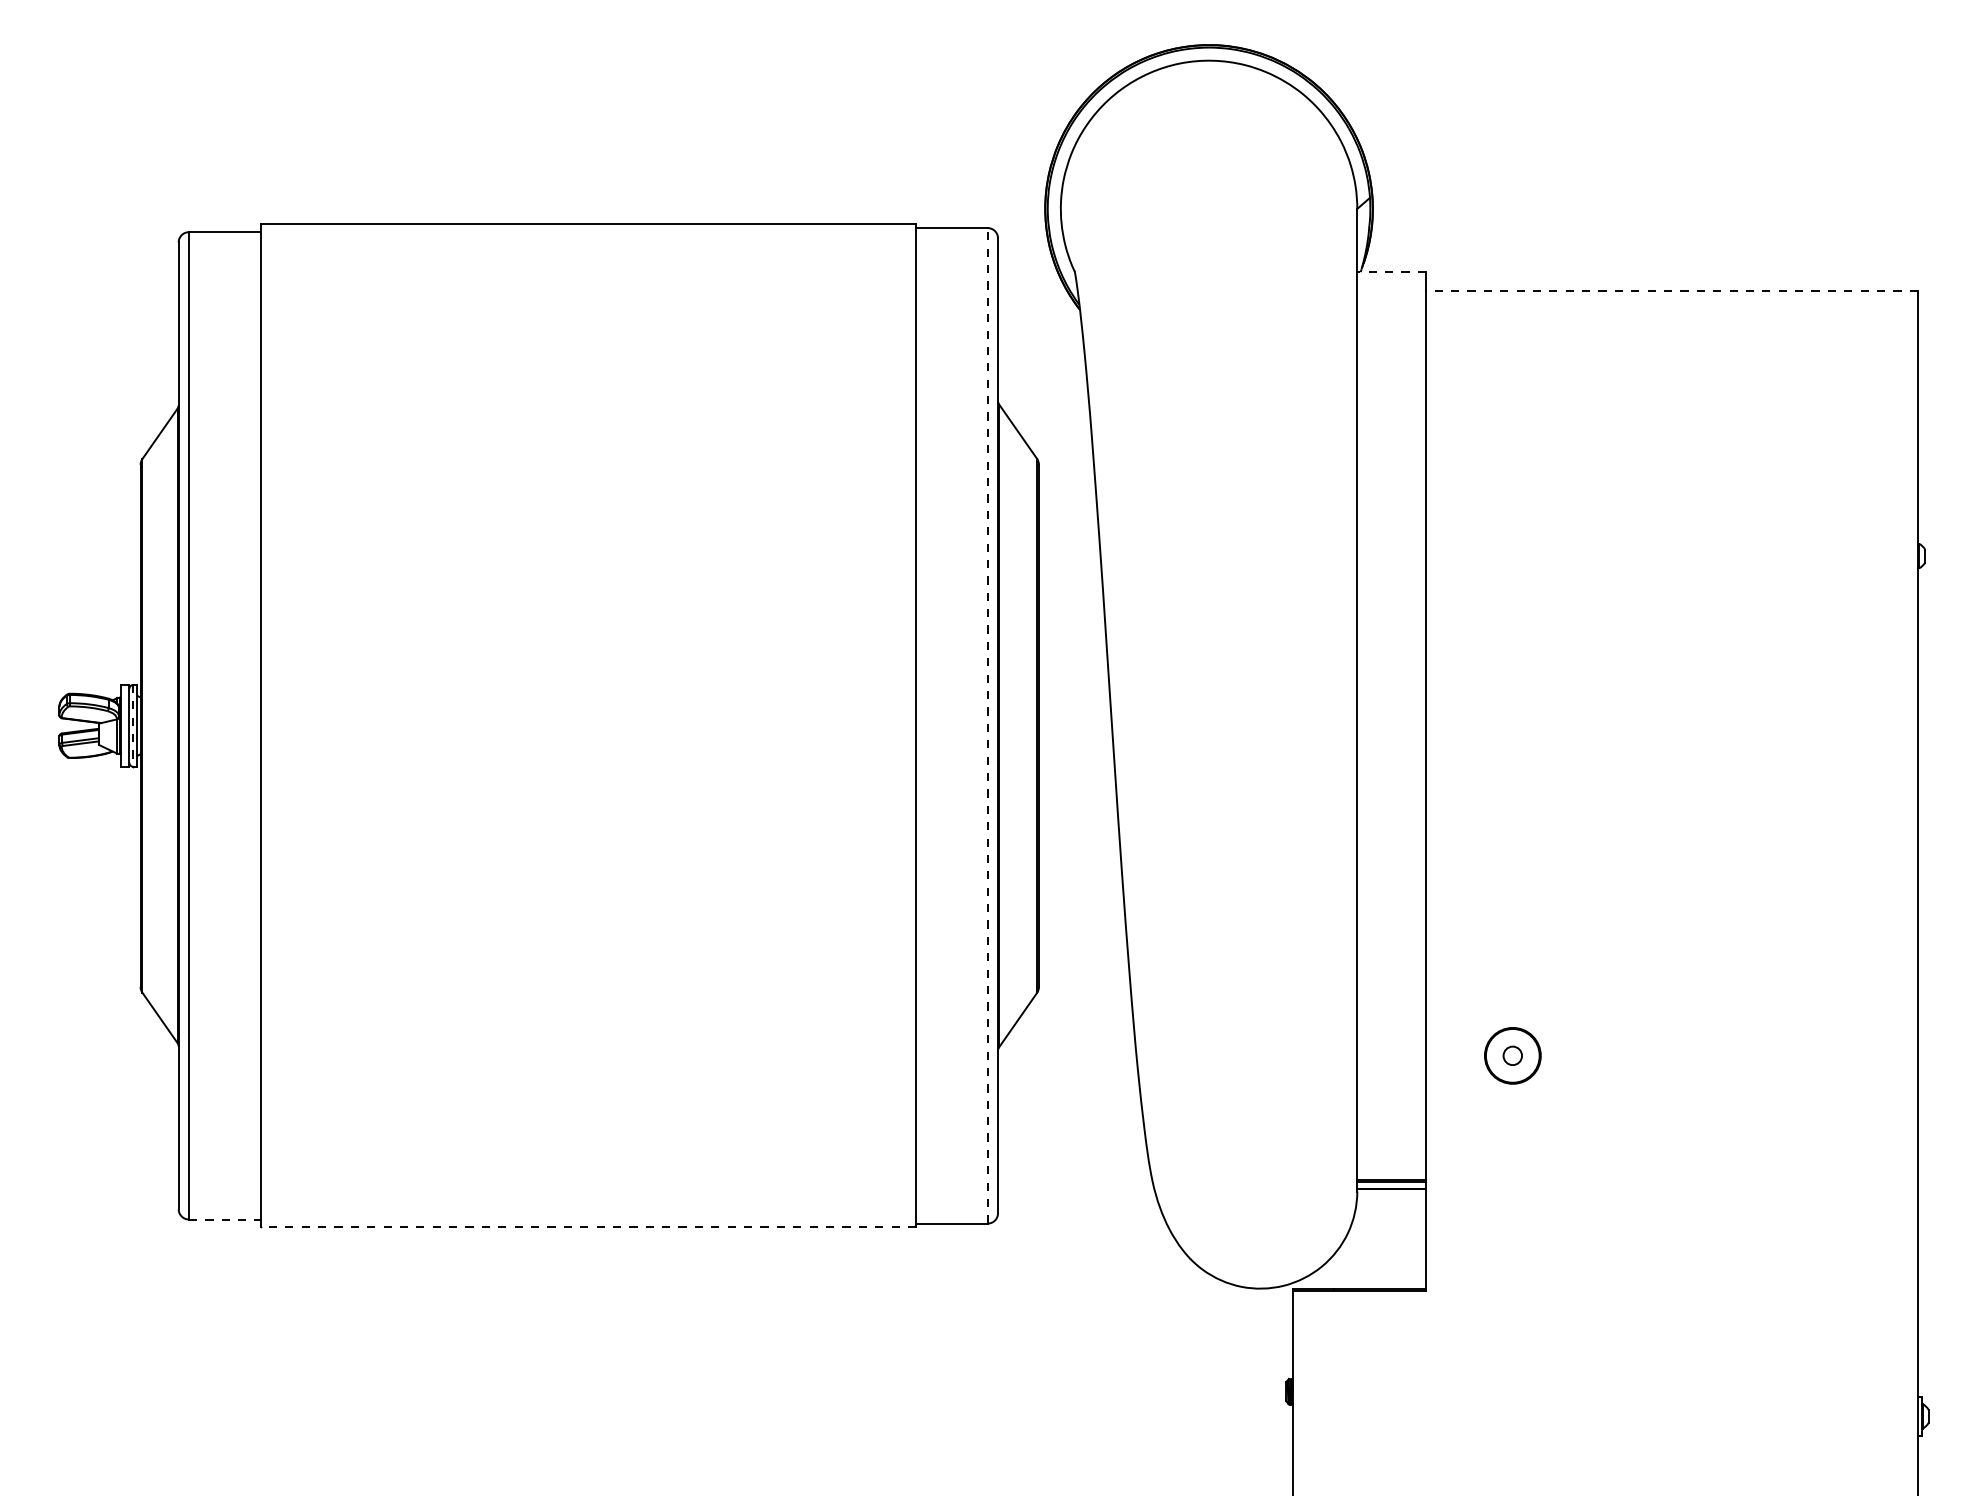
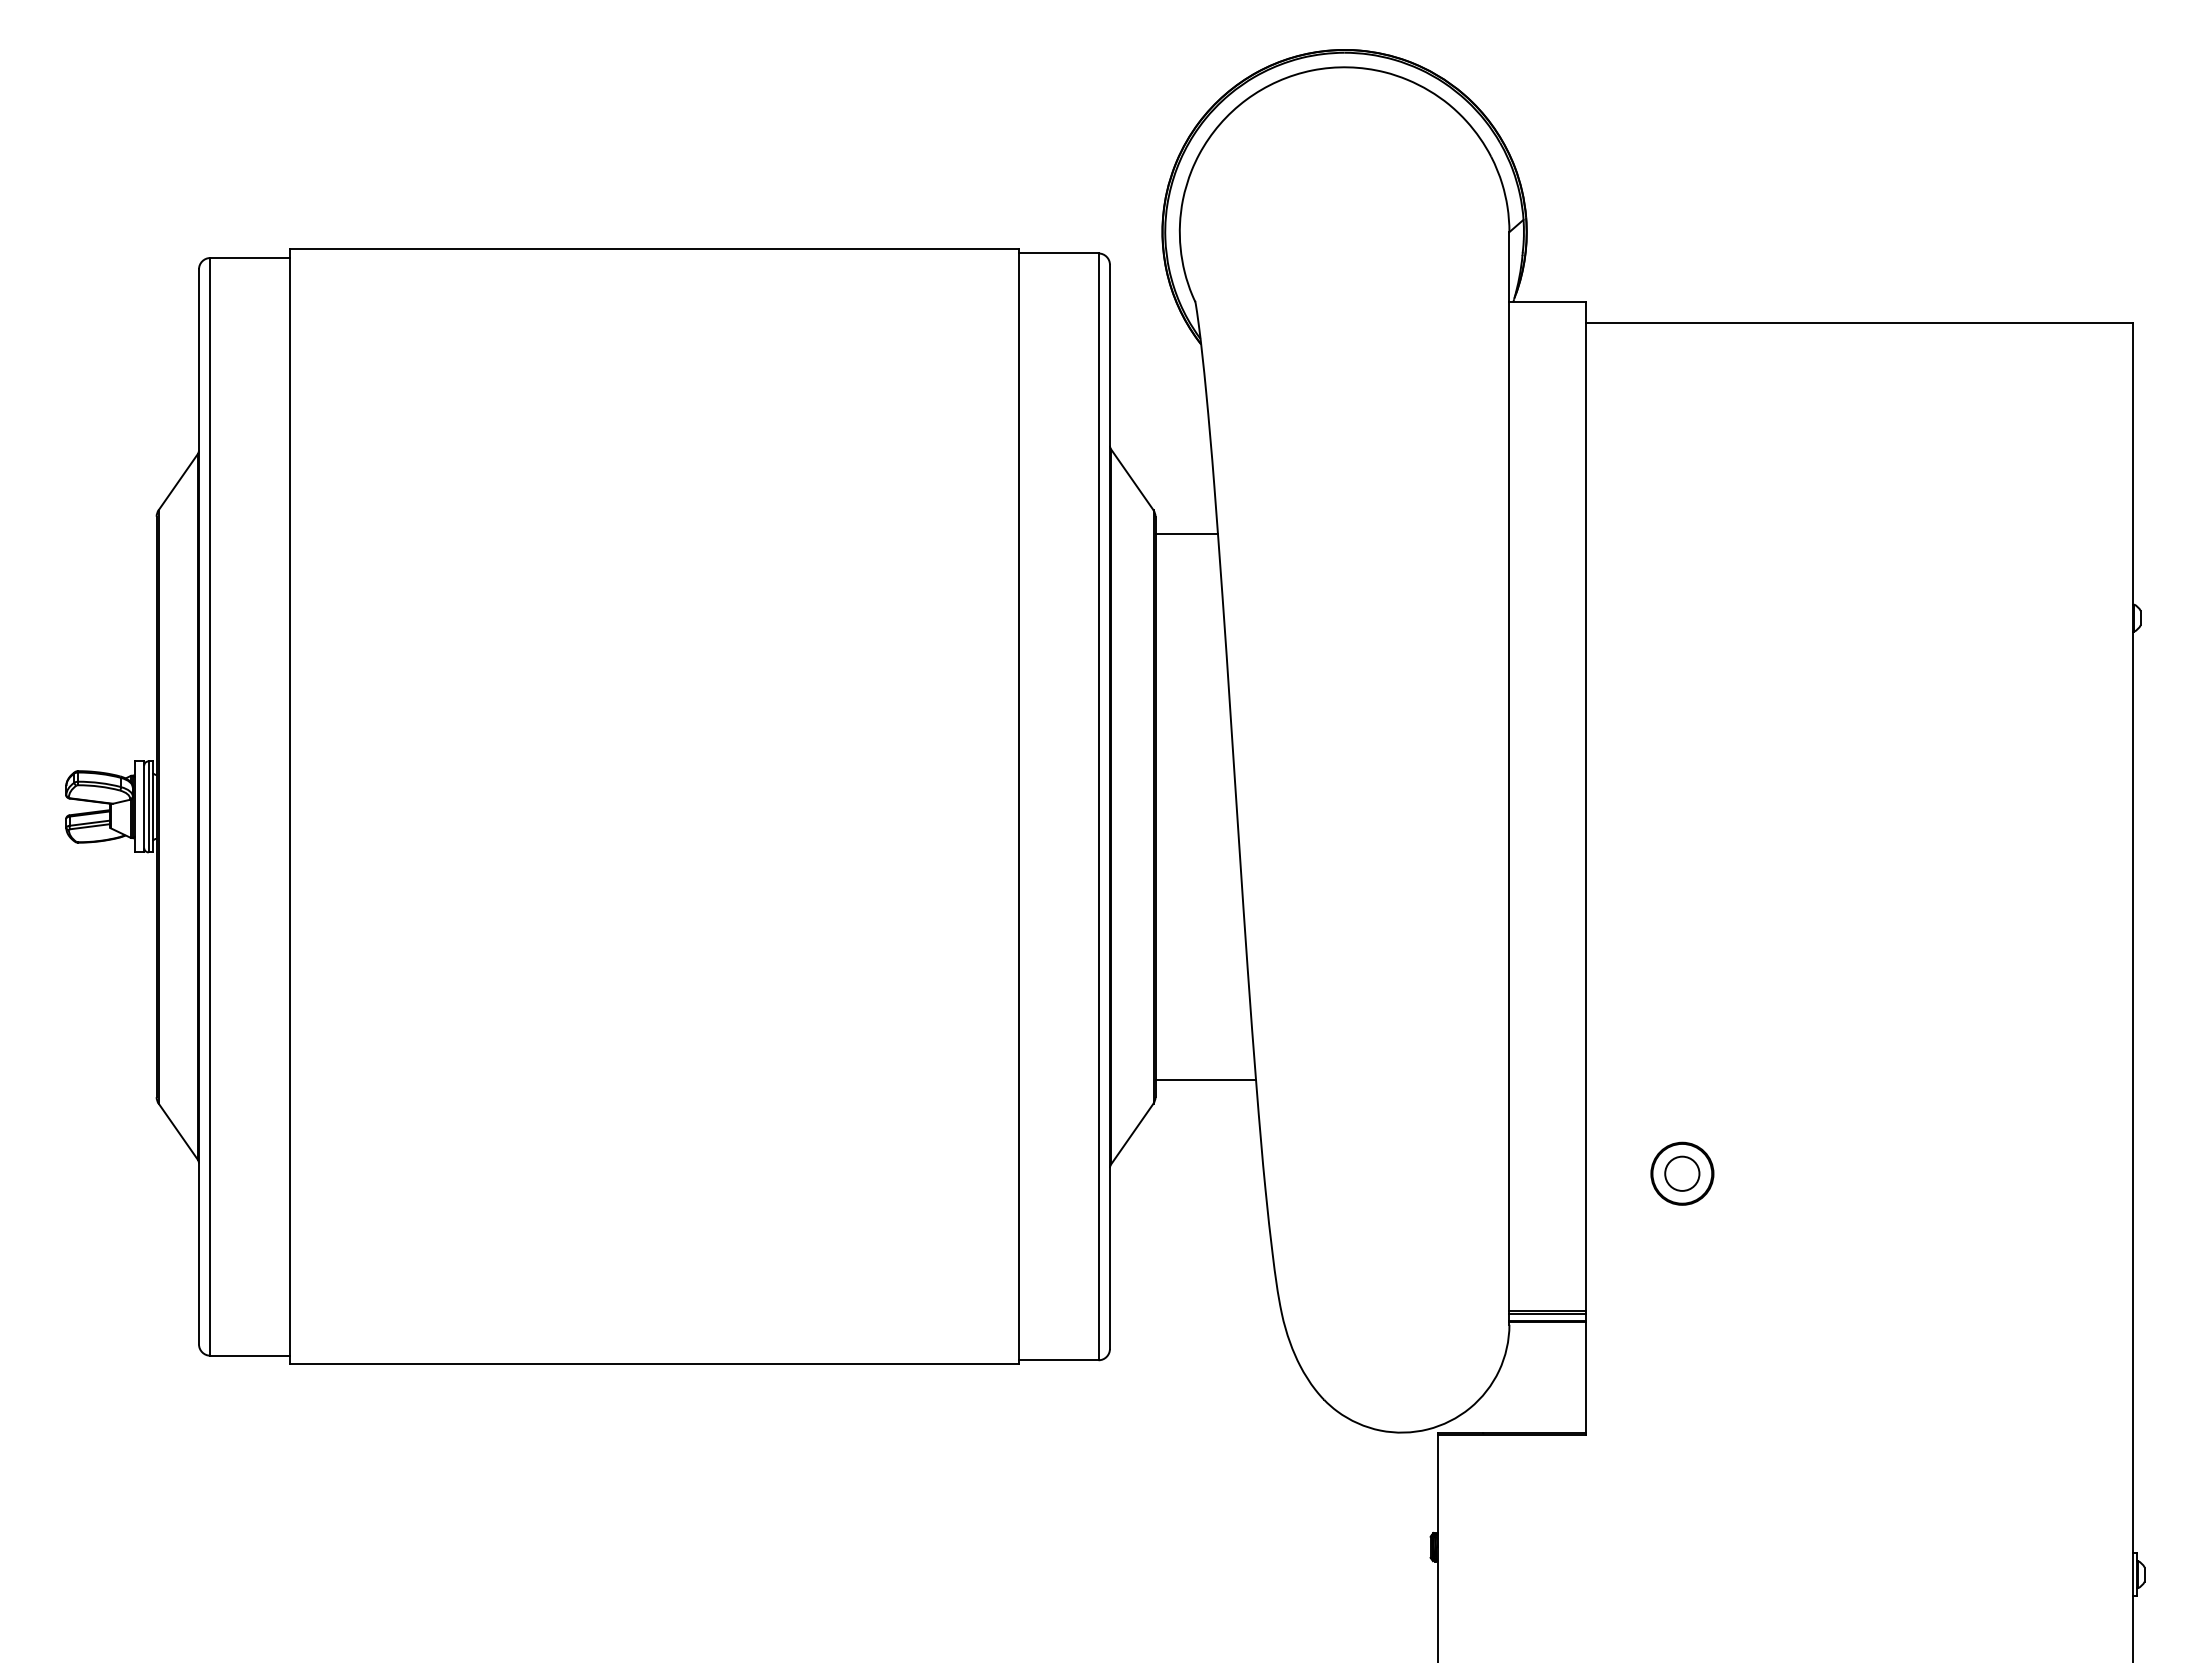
line: (1391, 272) -> (1547, 302), dashed -> solid
line: (1672, 290) -> (1859, 322), dashed -> solid
line: (1066, 479) -> (1186, 533), added
line: (133, 725) -> (148, 806), dashed -> solid
line: (987, 725) -> (1098, 806), dashed -> solid
line: (1083, 971) -> (1205, 1080), added
circle: (1512, 1055) -> (1682, 1173), size x1.67
line: (225, 1219) -> (250, 1355), dashed -> solid
line: (587, 1227) -> (653, 1364), dashed -> solid

